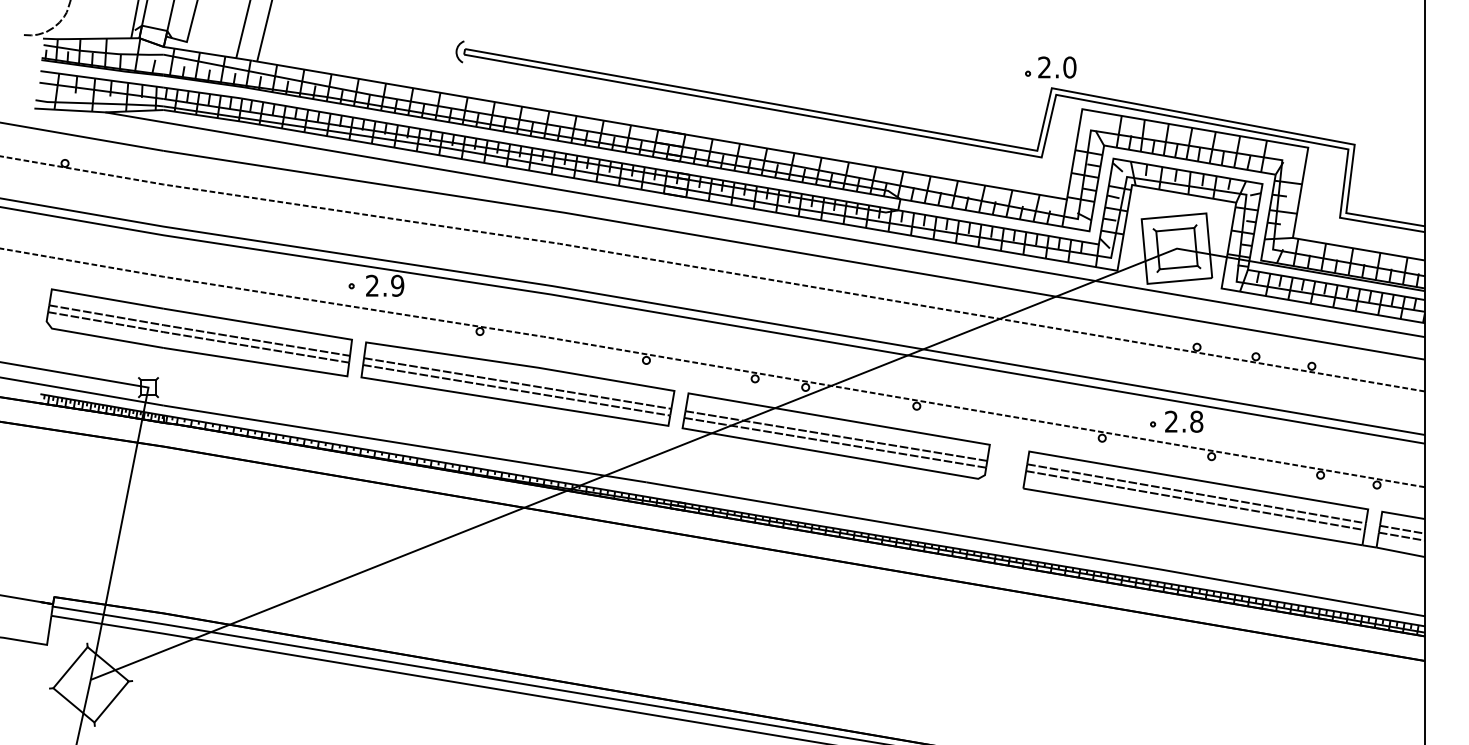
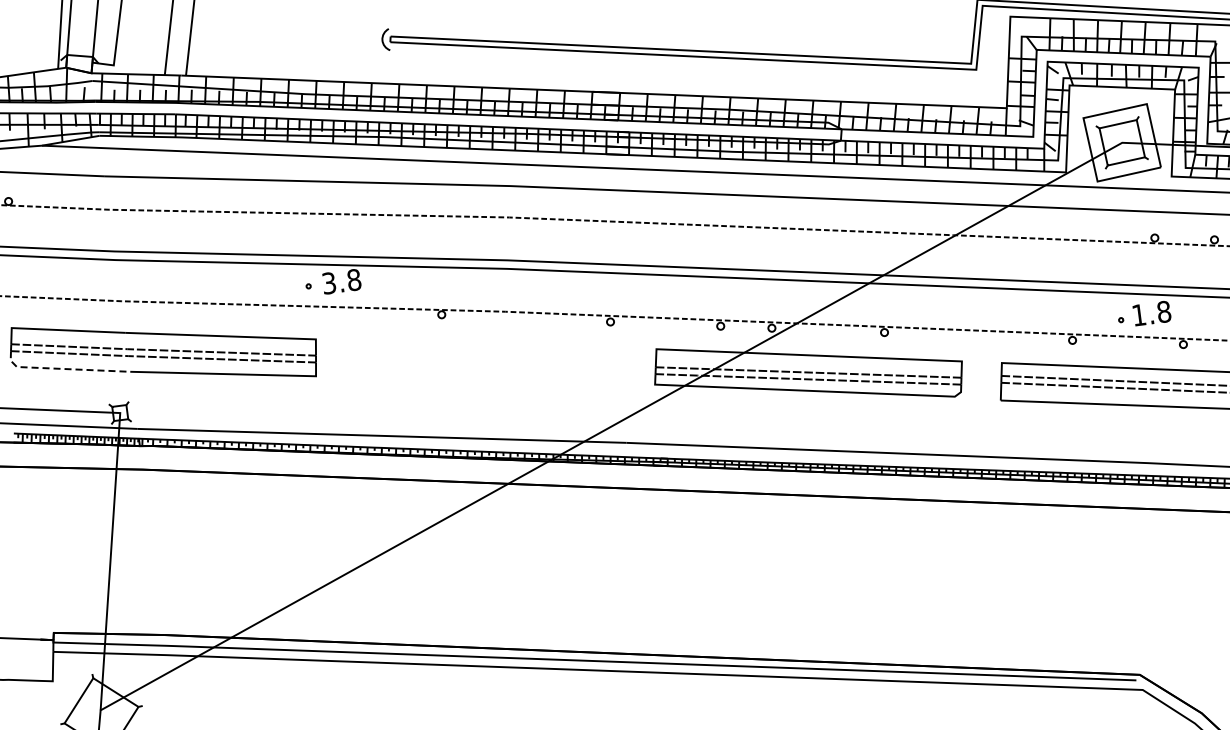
text: (385, 285) -> (342, 281), 2.9 -> 3.8
line: (98, 336) -> (64, 368), solid -> dashed
part: (517, 383) -> (485, 361), removed
text: (1171, 421) -> (1139, 314), 2.8 -> 1.8

